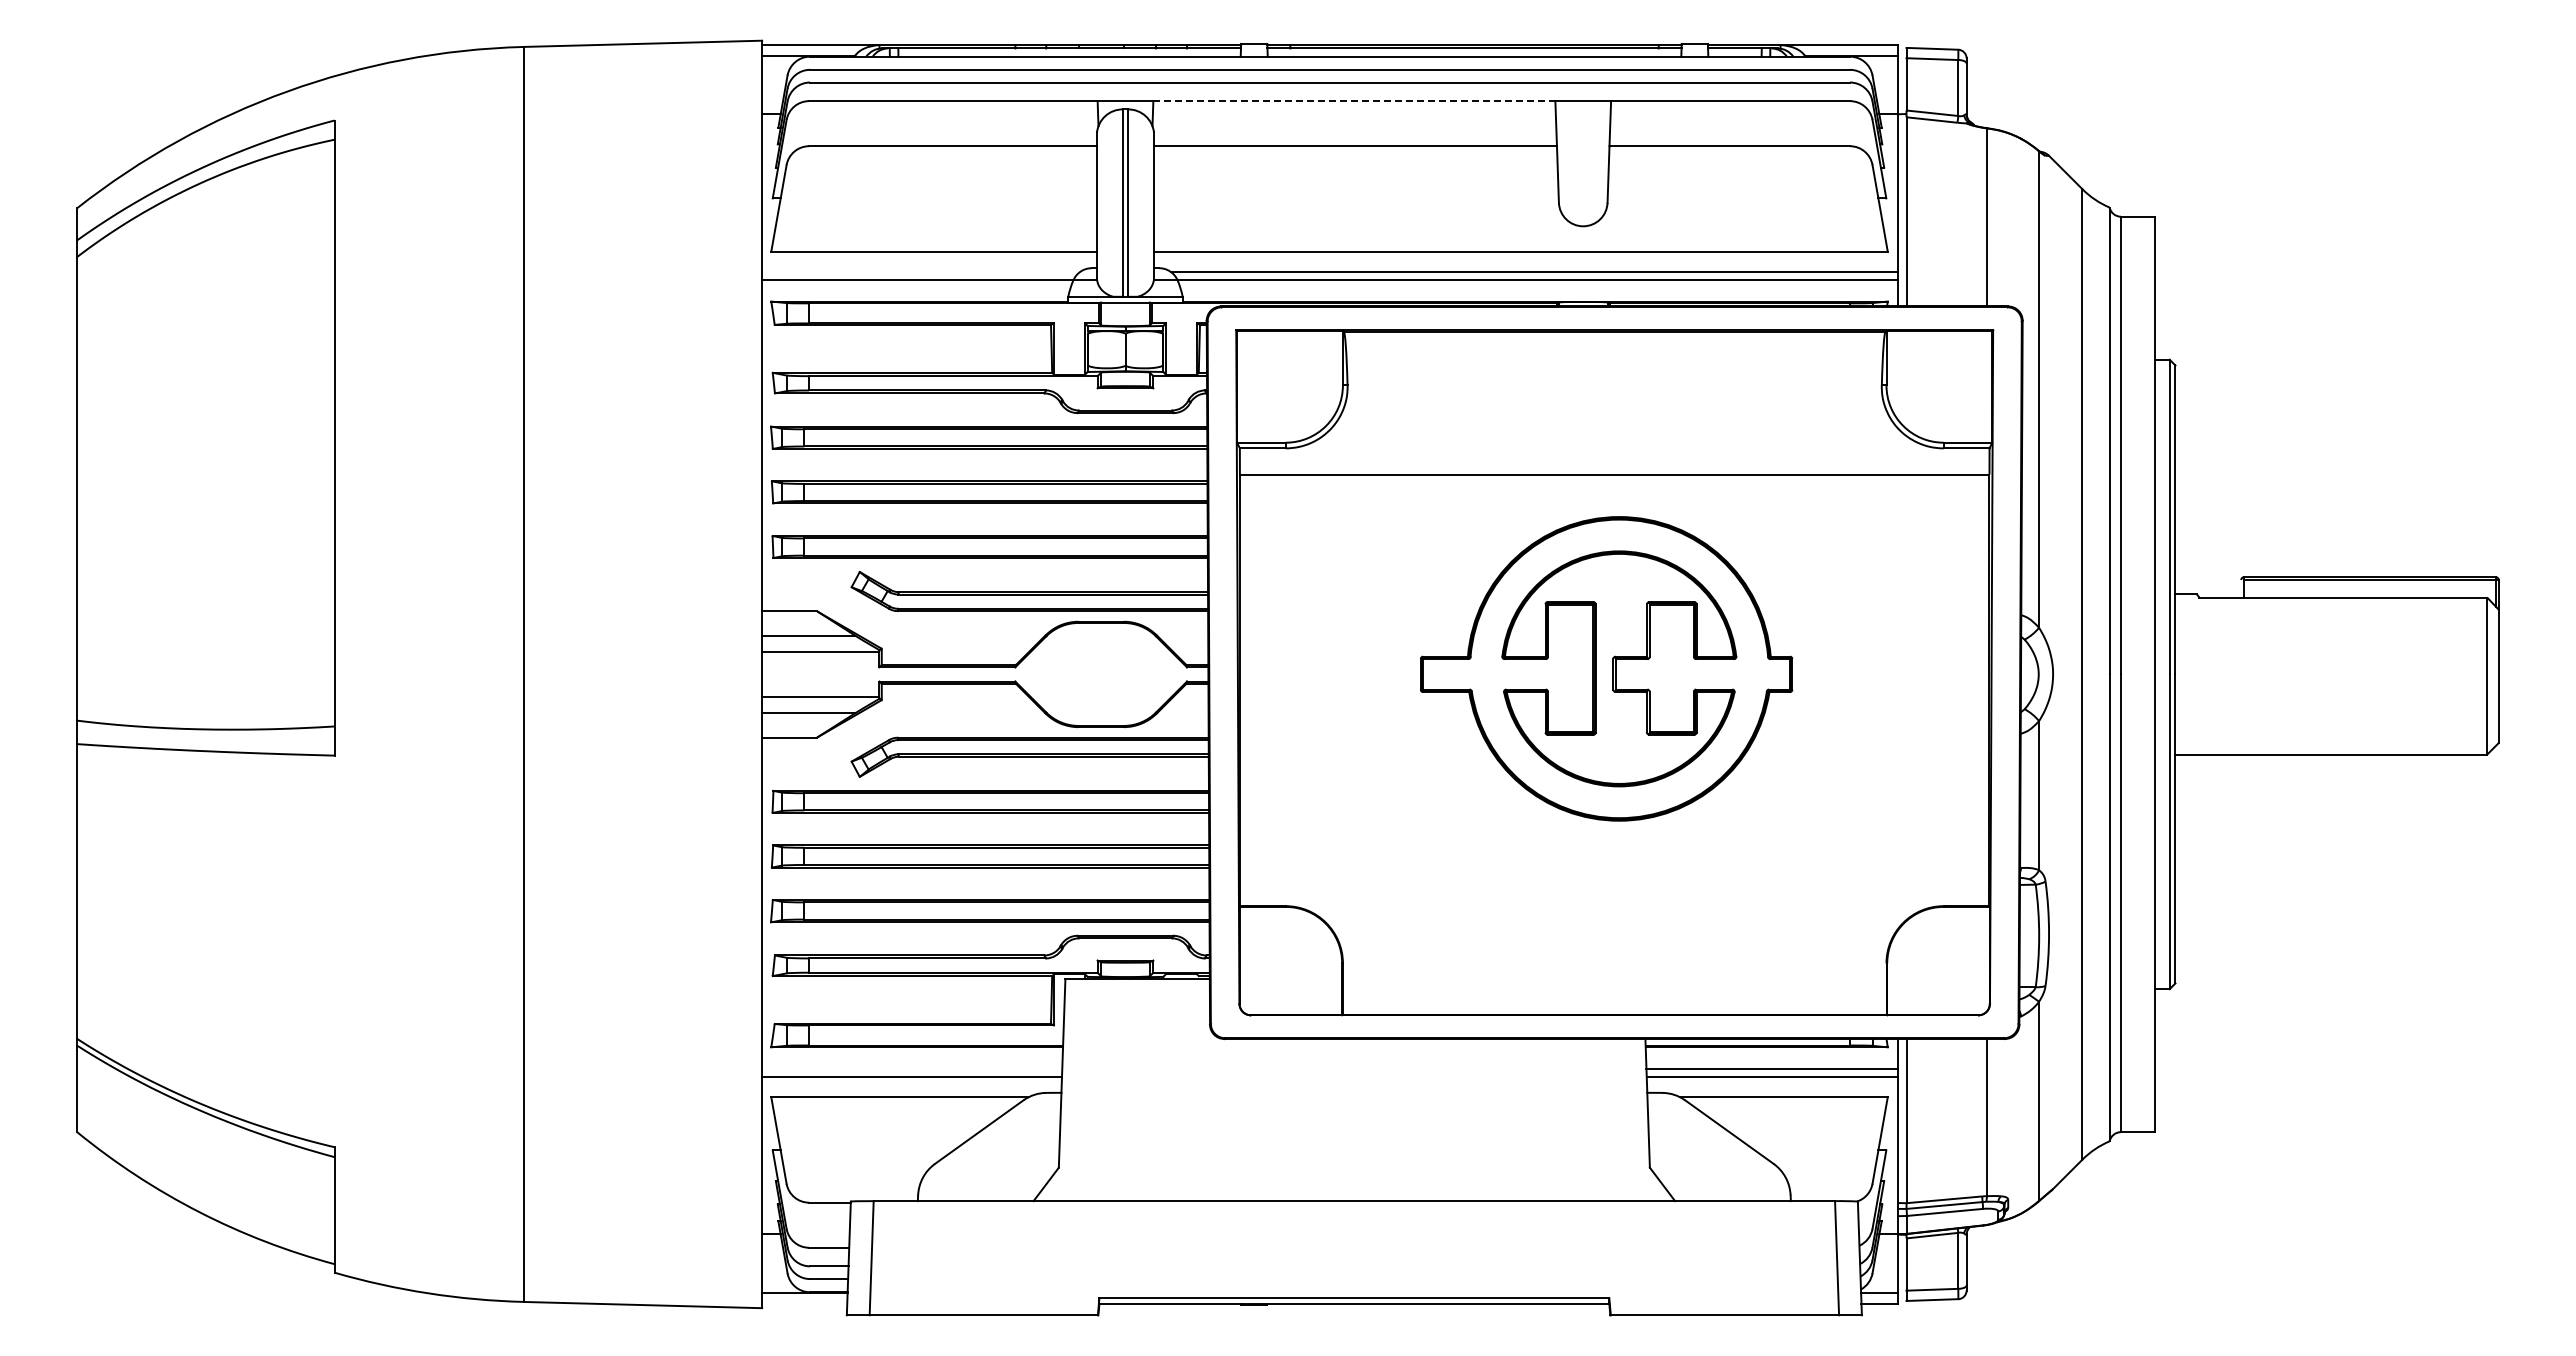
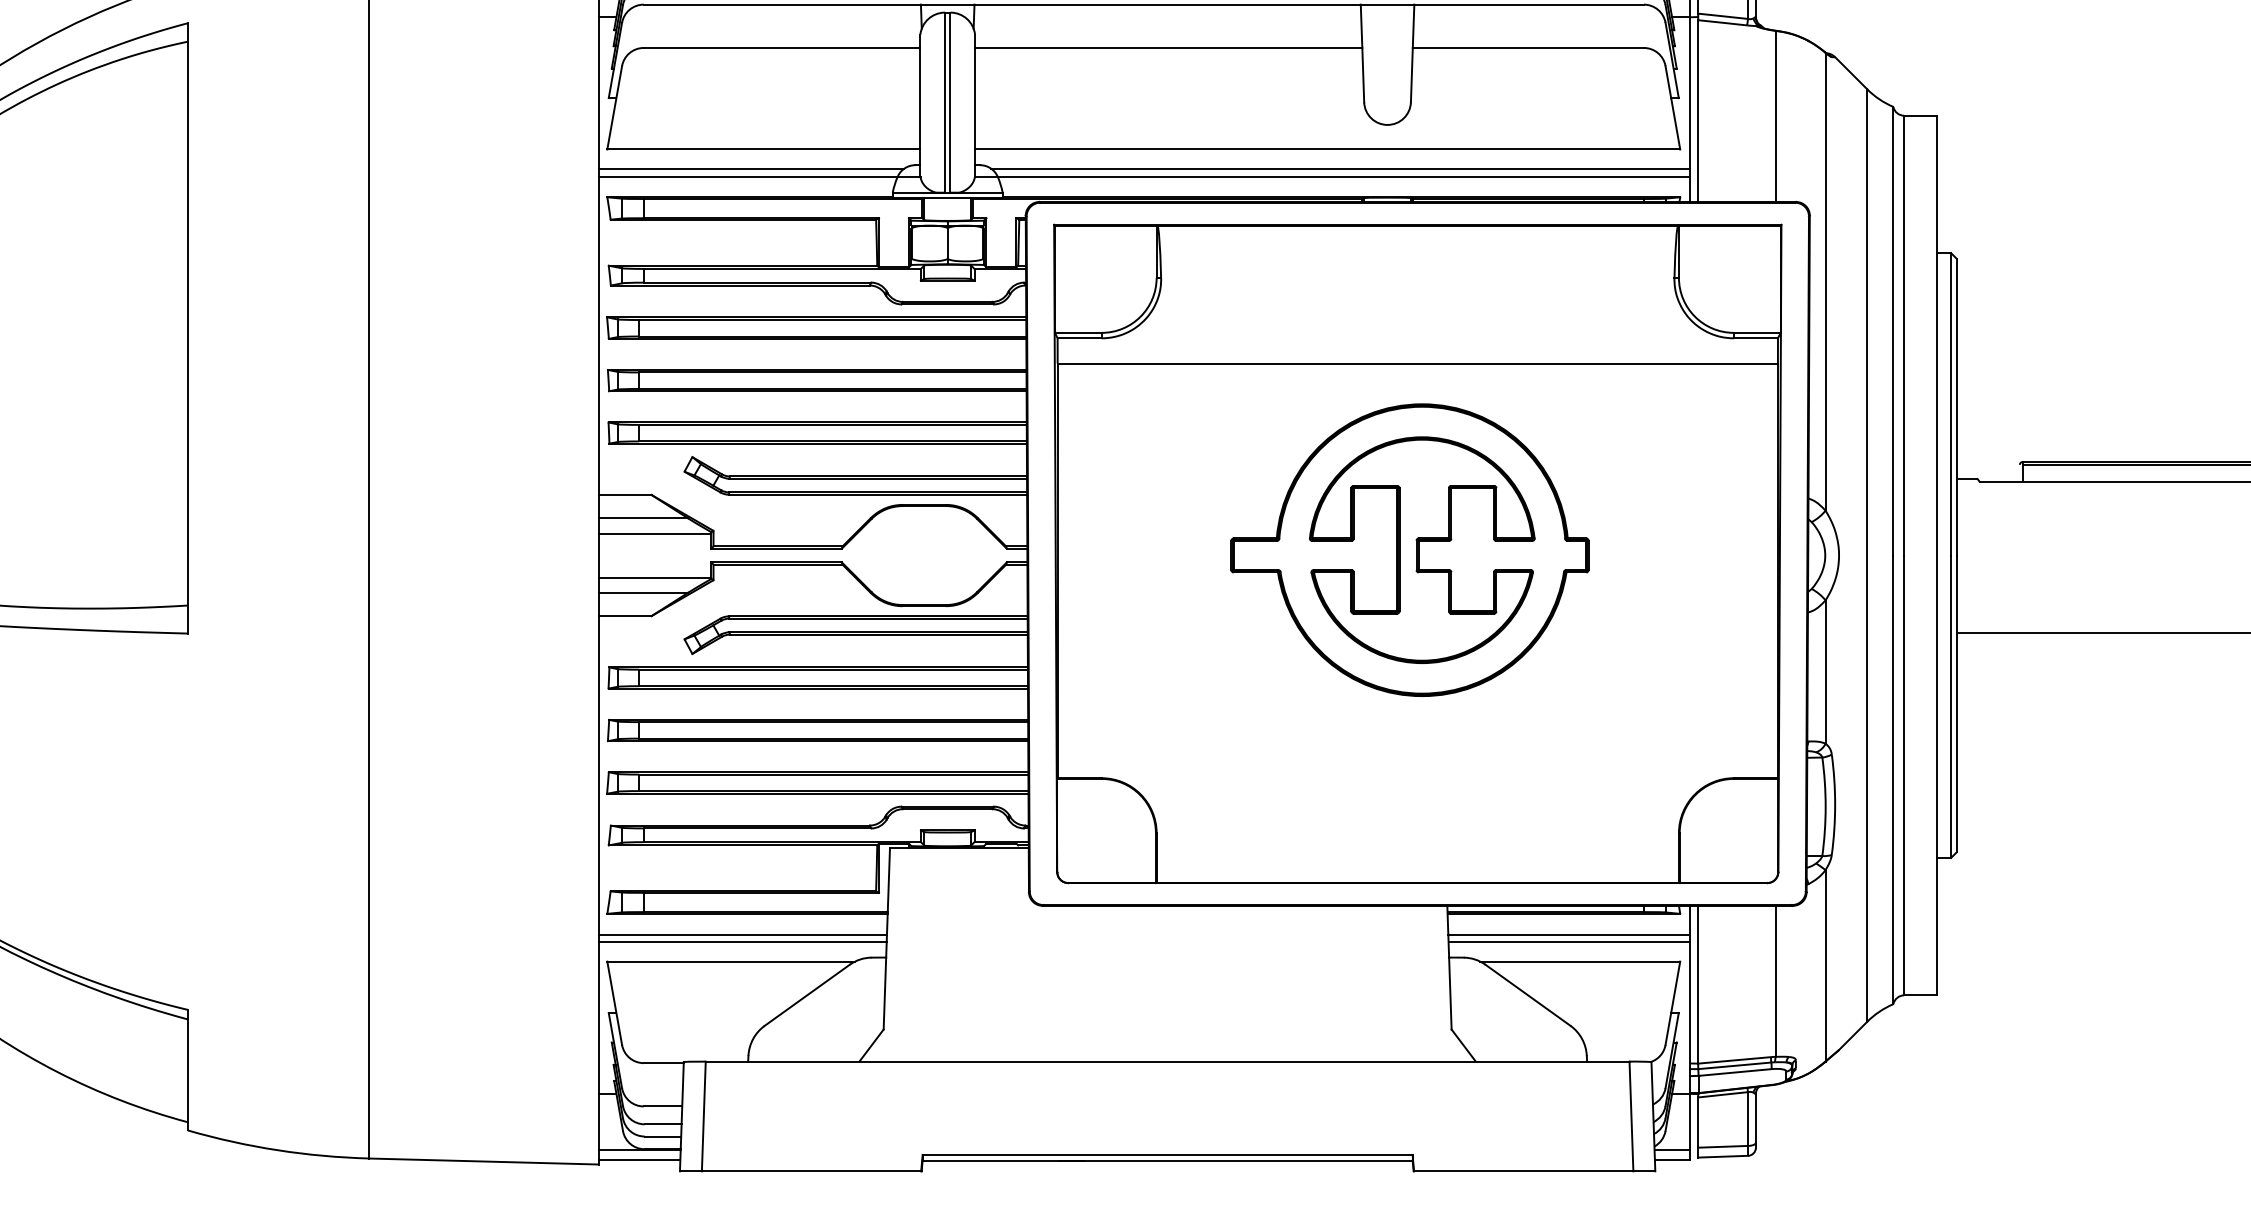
line: (1354, 101) -> (1167, 5), dashed -> solid
line: (921, 271) -> (751, 168), added
line: (912, 1068) -> (743, 934), added
line: (804, 1303) -> (639, 1160), added

